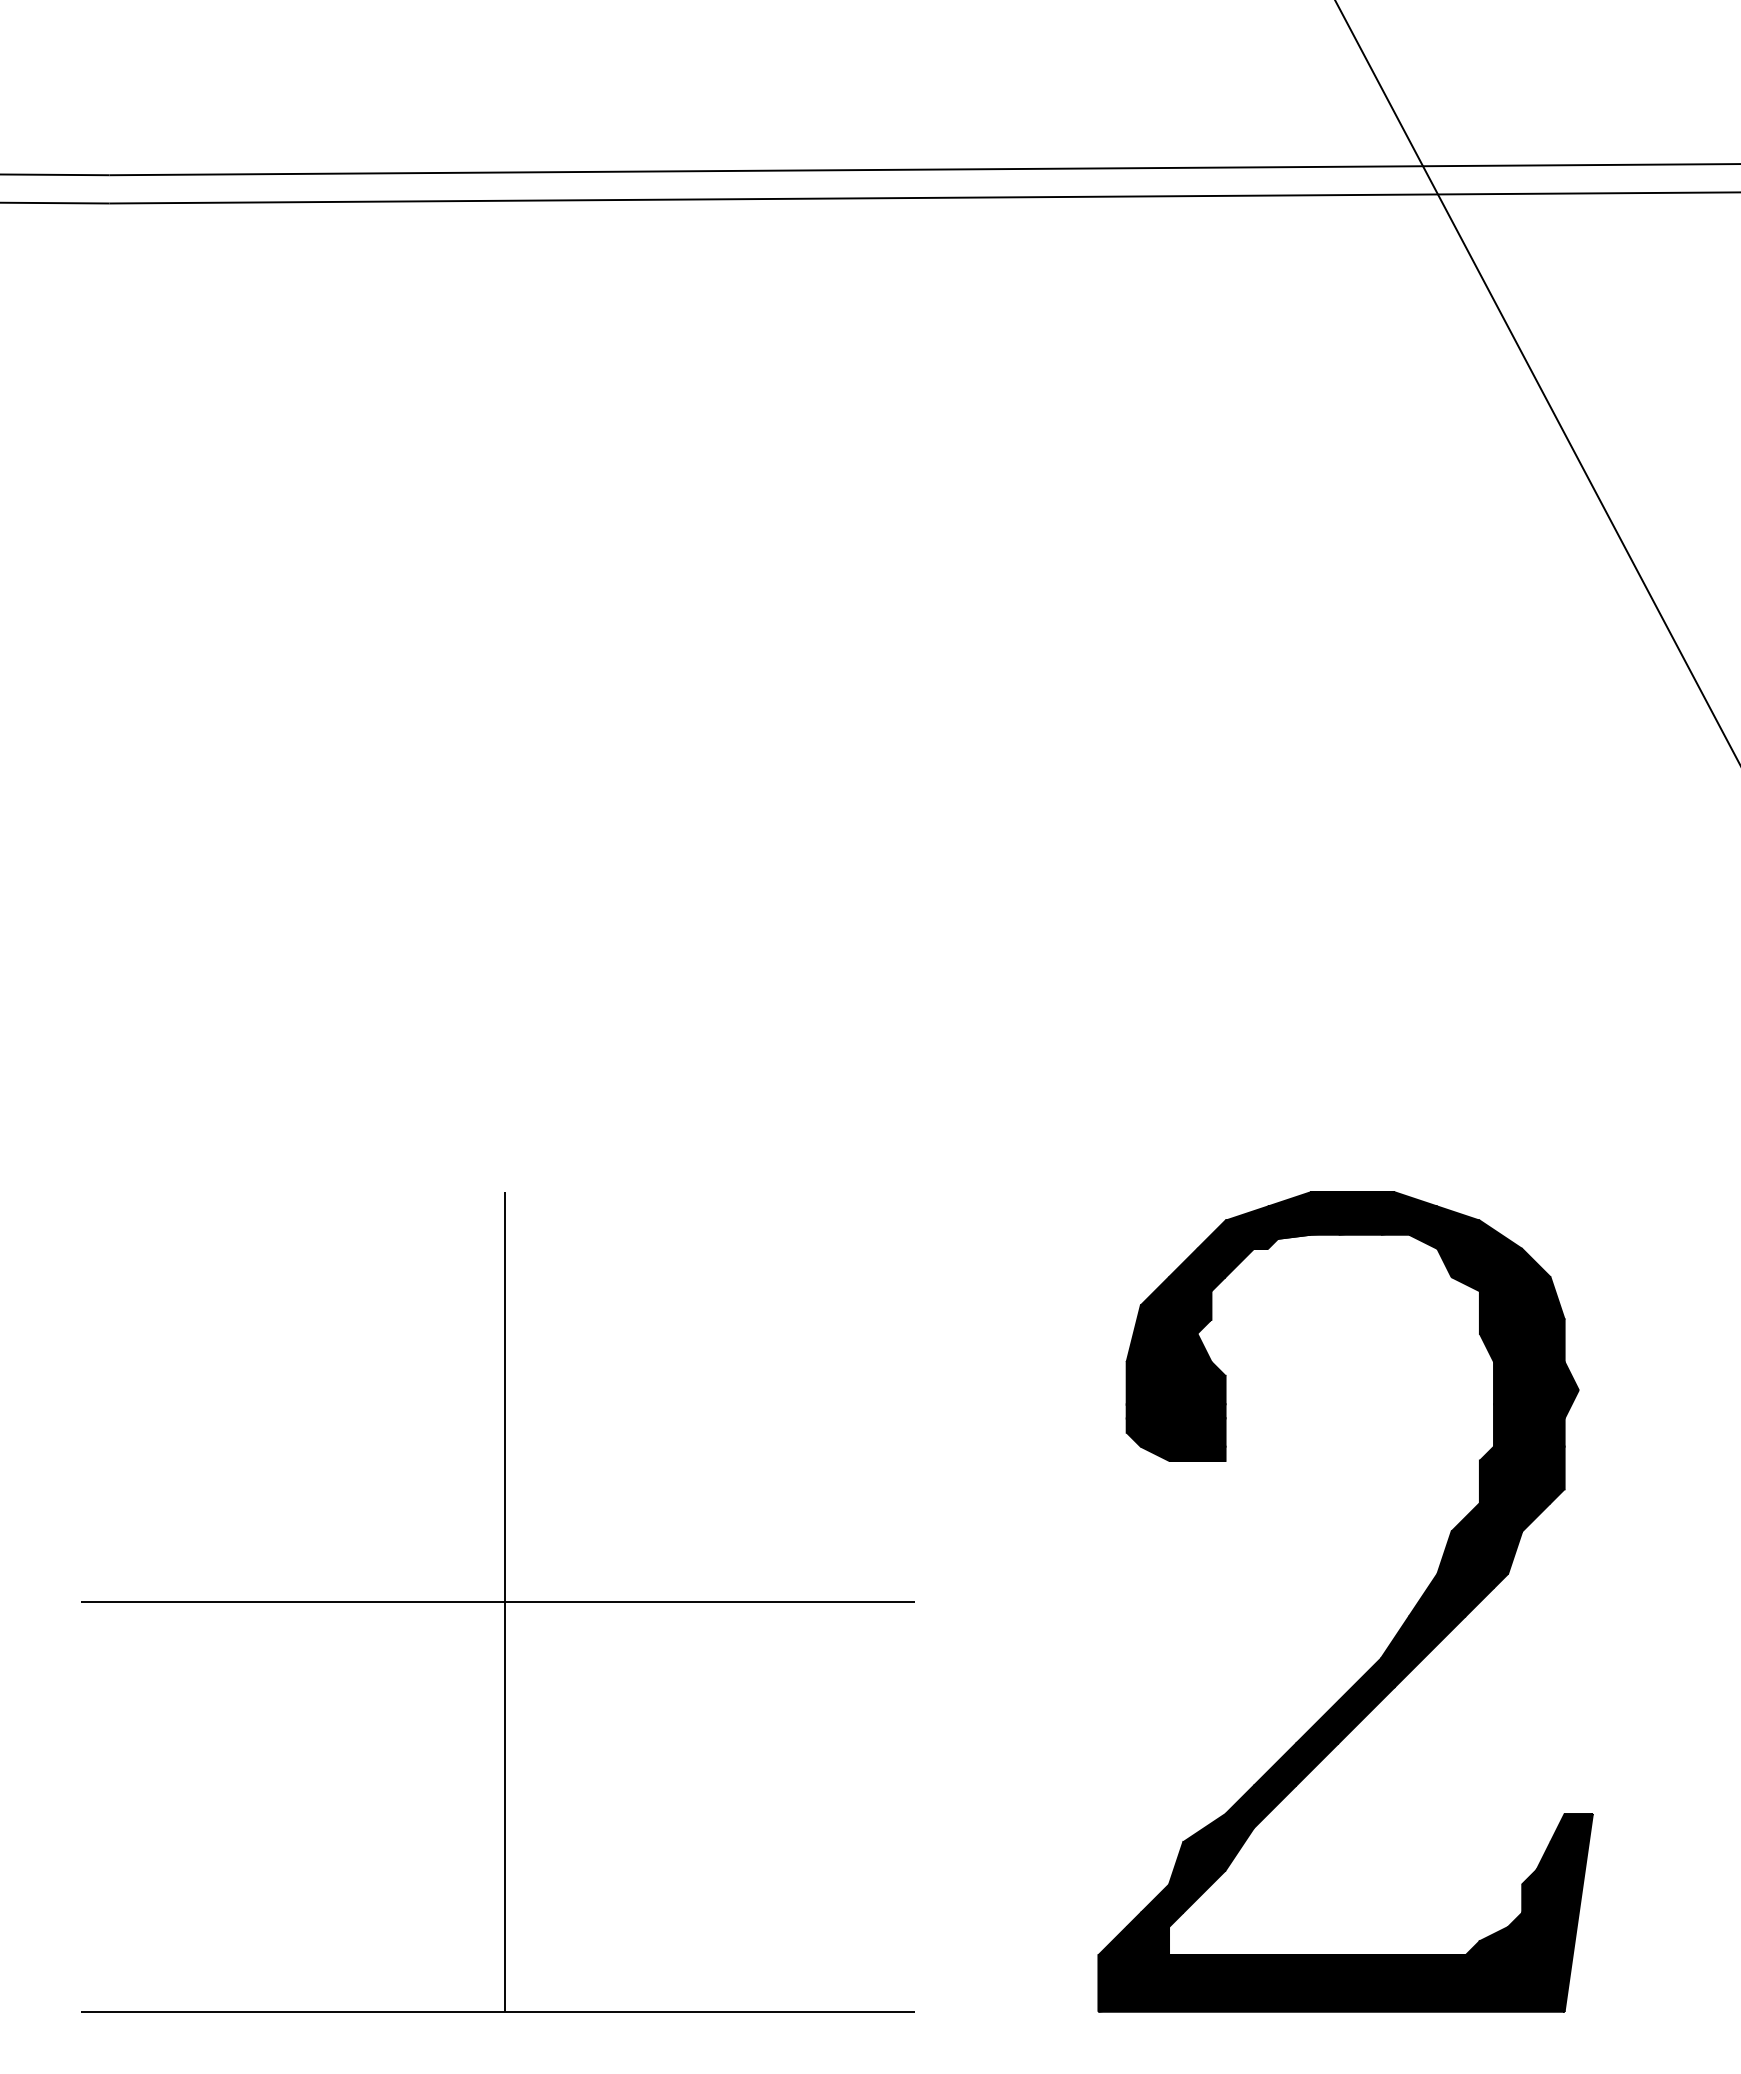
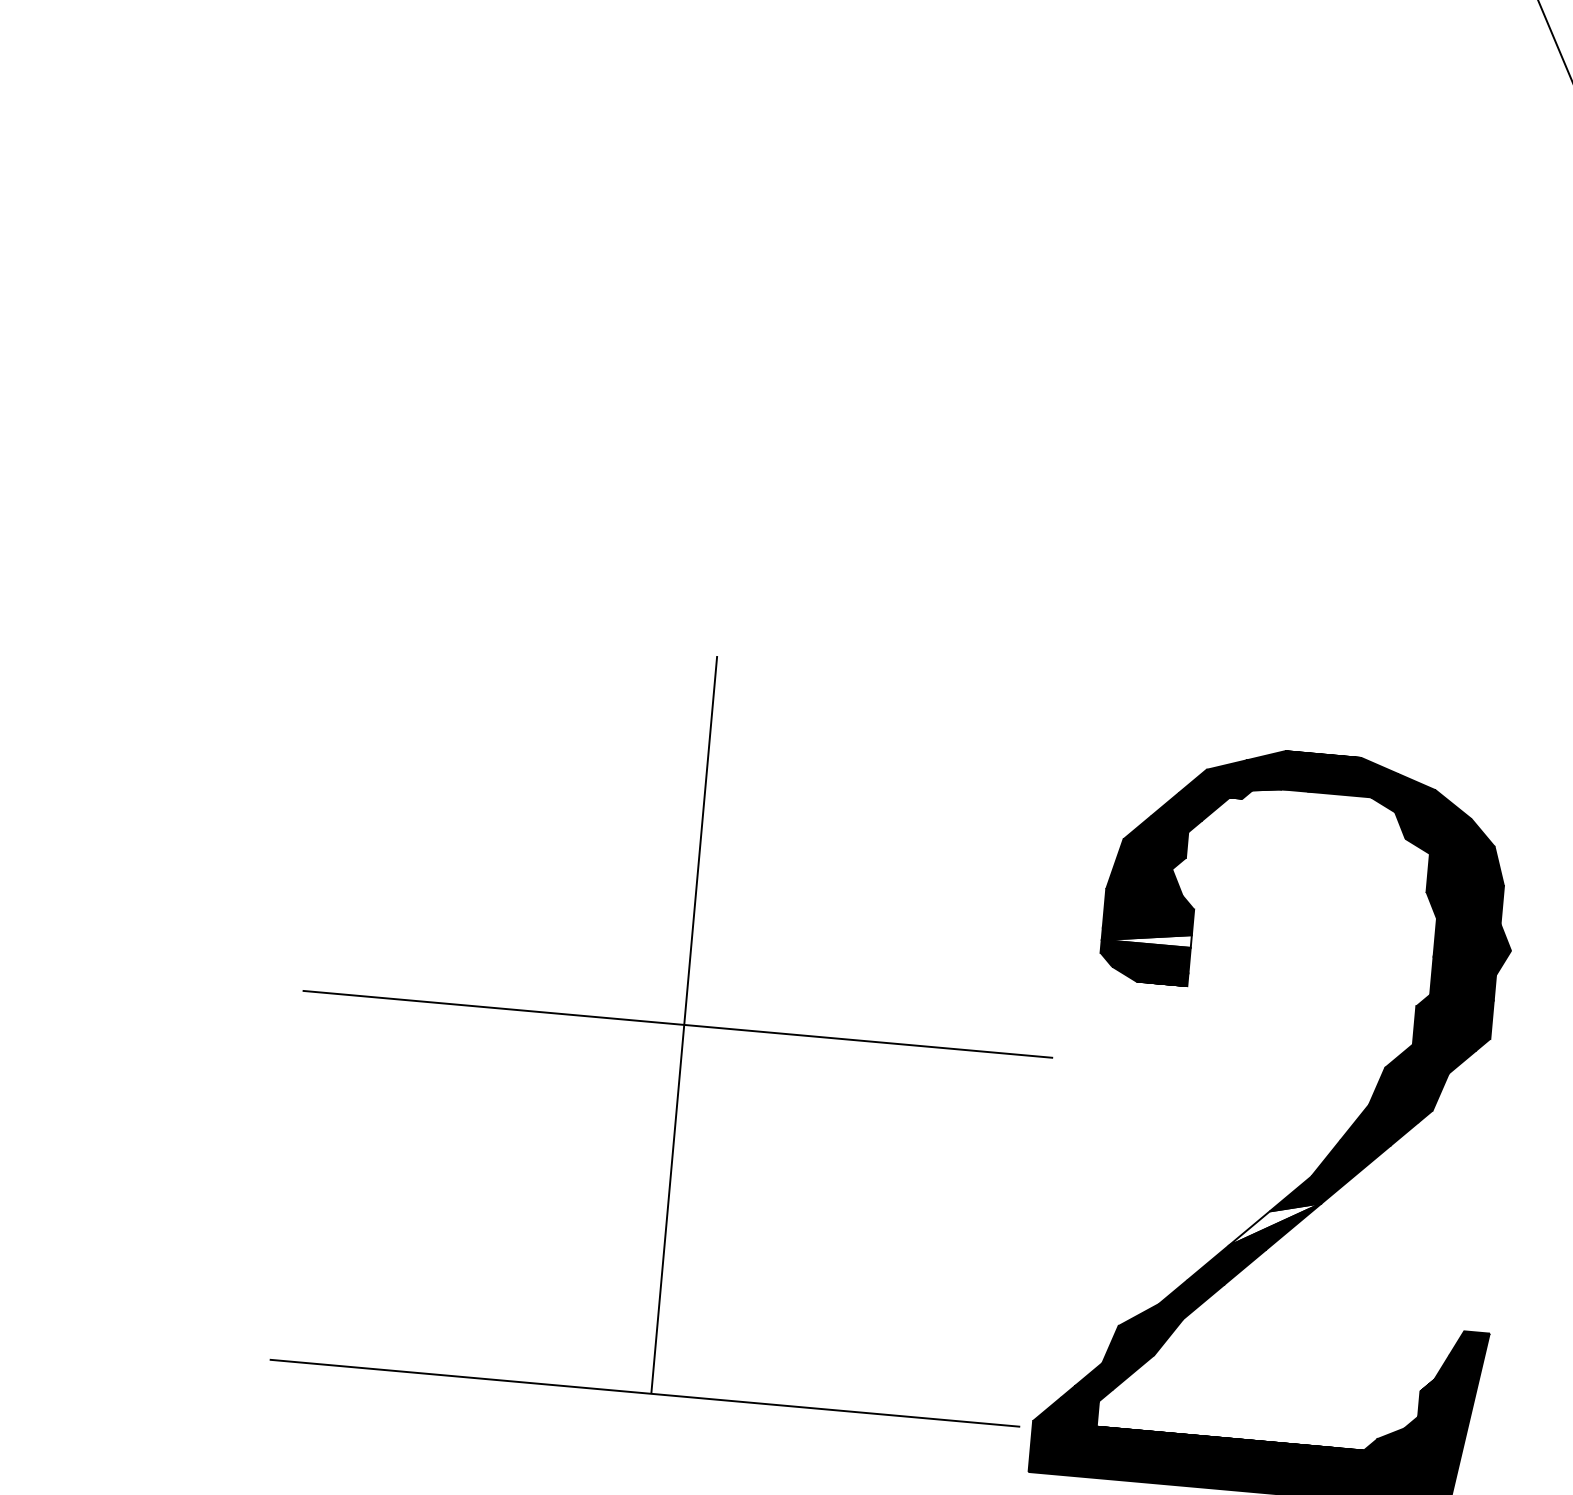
fill: (1175, 1411) -> (1146, 937), removed
part: (497, 1602) -> (677, 1024), moved
fill: (1345, 1714) -> (1274, 1224), removed

